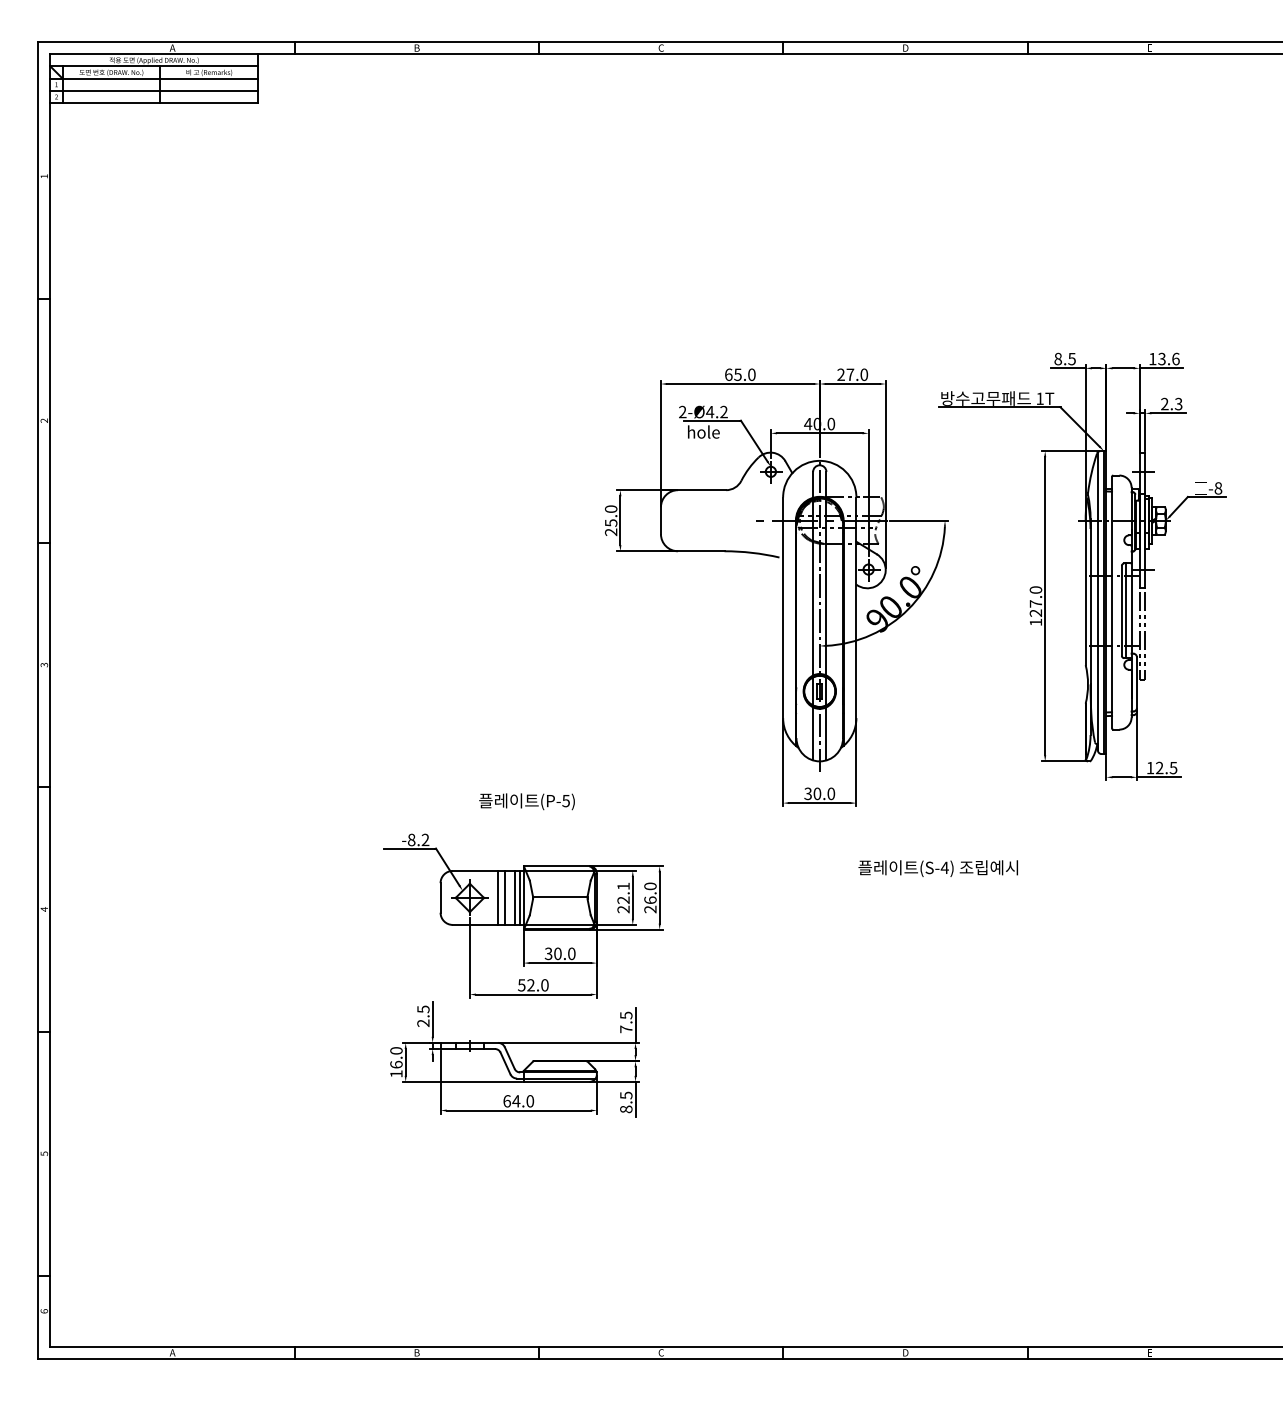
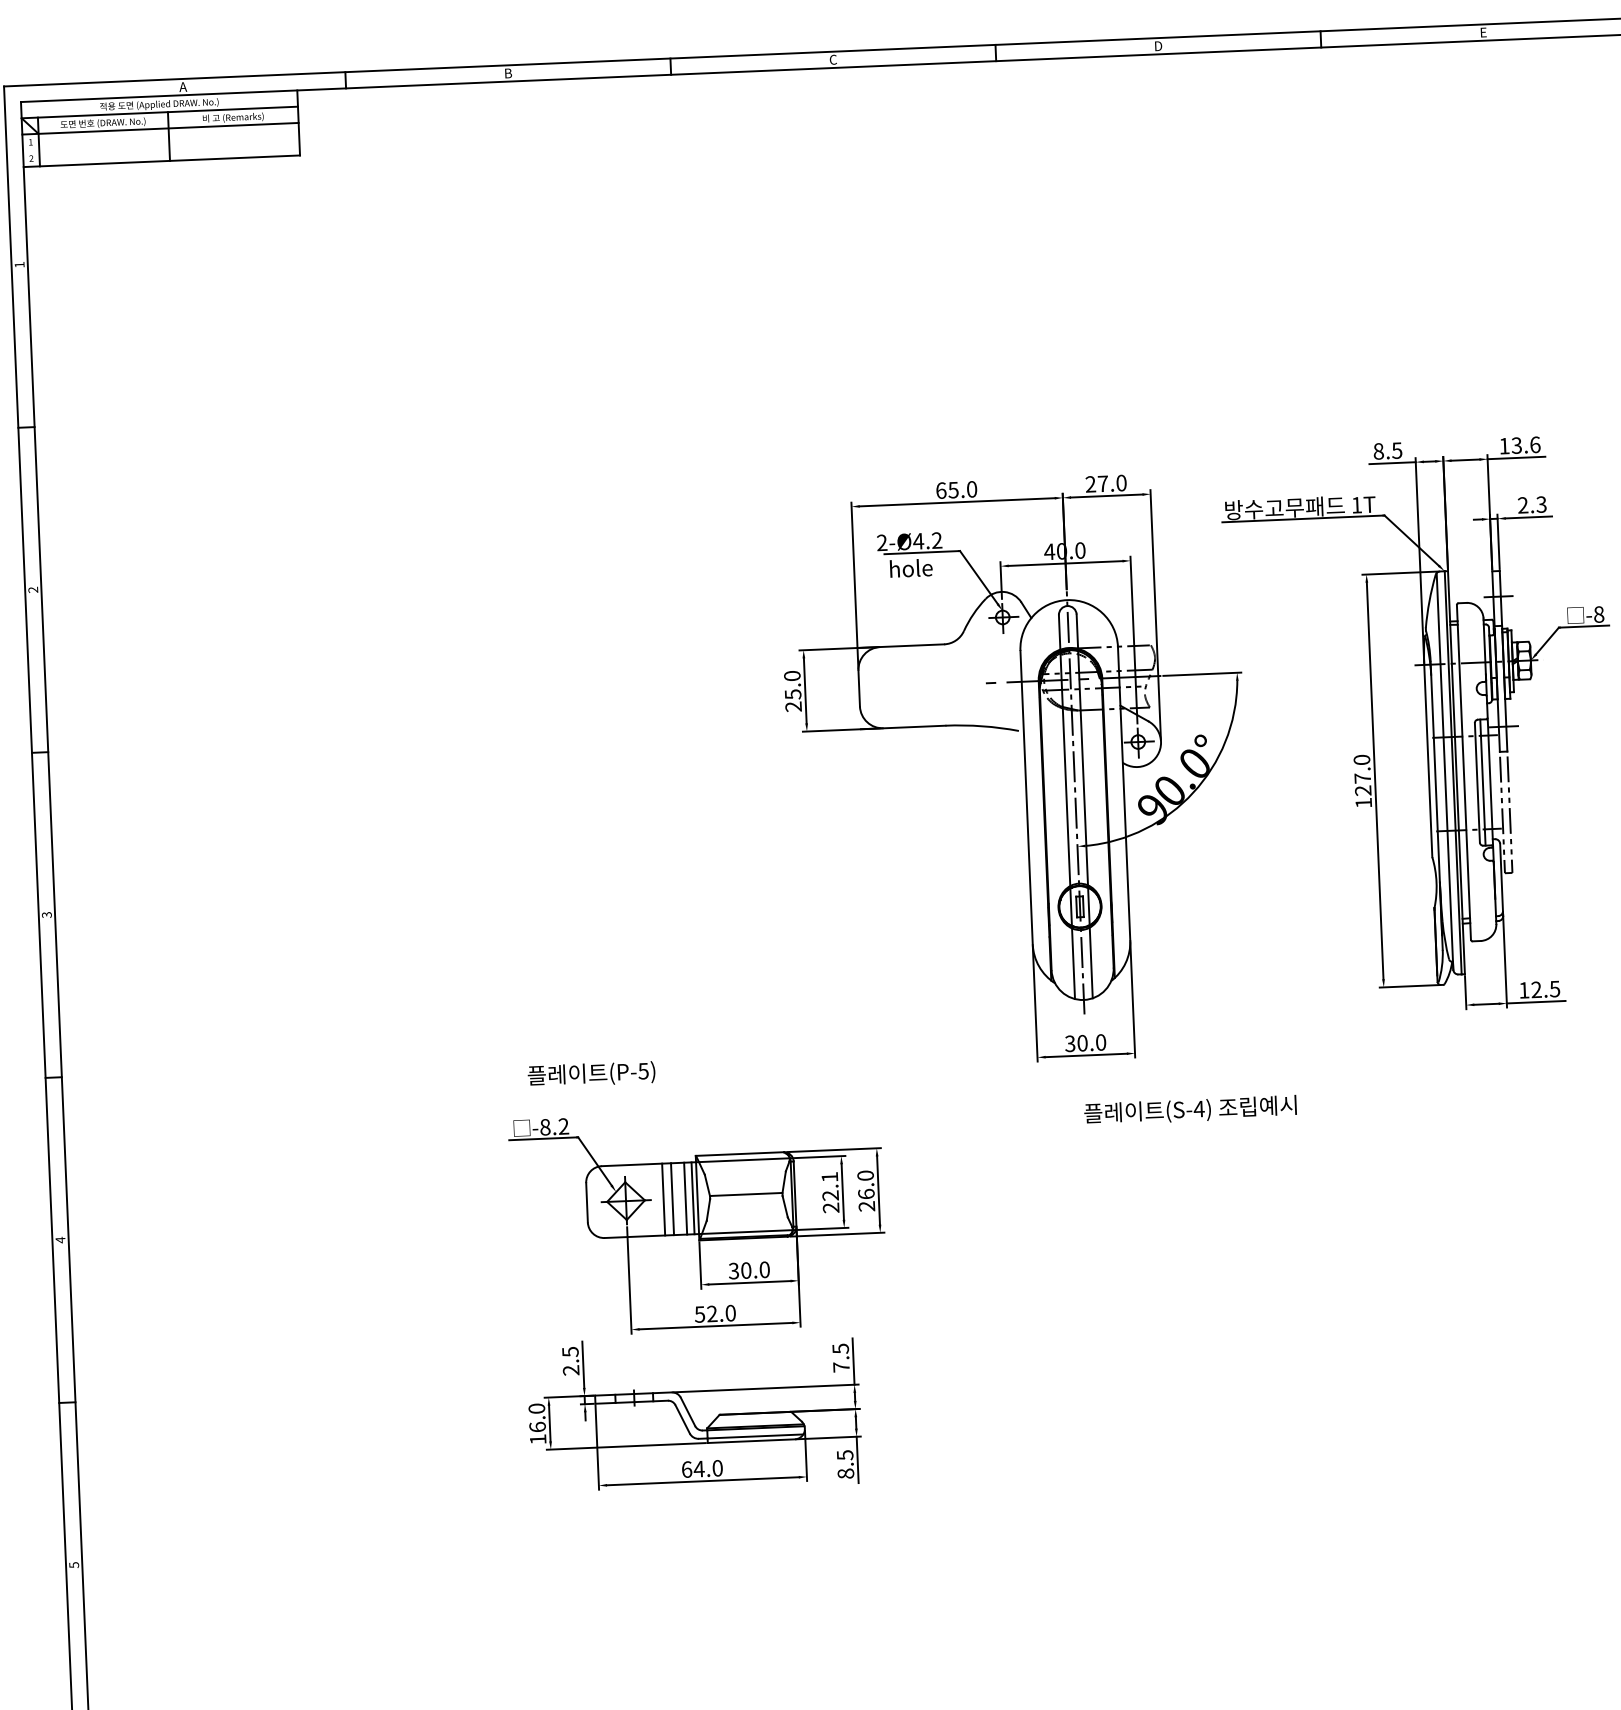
line: (154, 90) -> (161, 144), removed
text: (526, 801) -> (590, 1074), moved
text: (937, 868) -> (1189, 1110), moved

